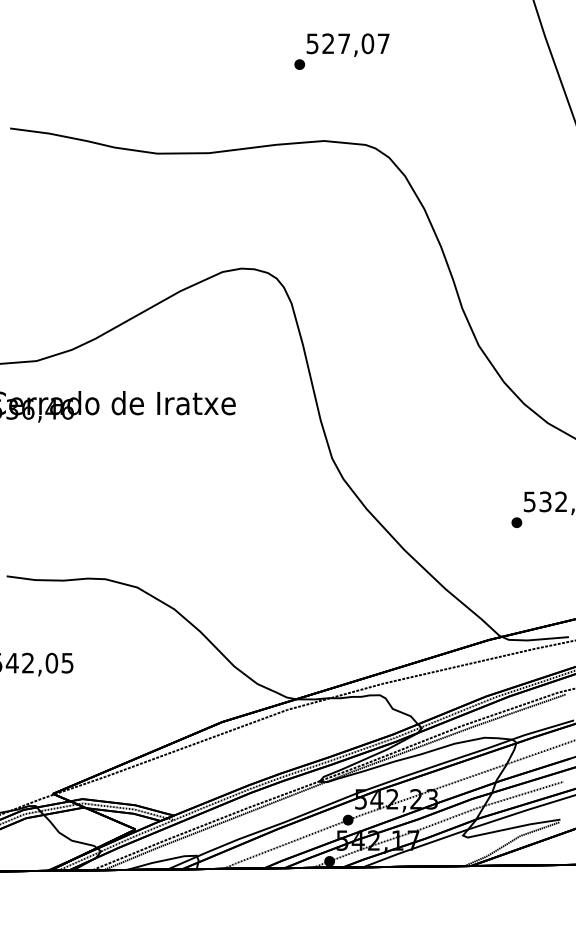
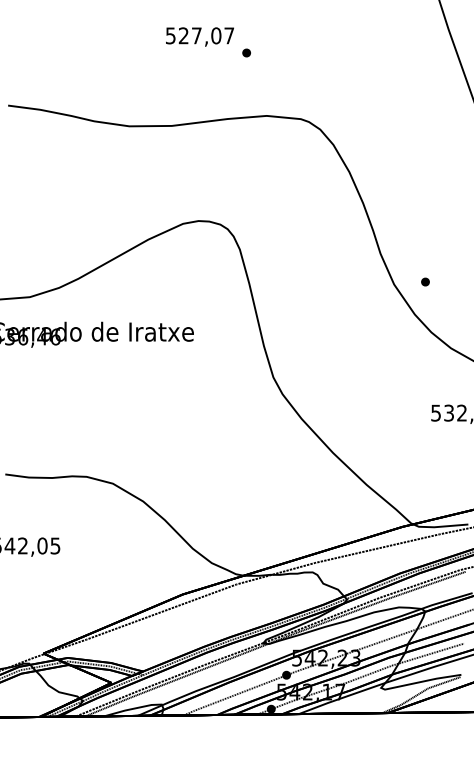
text: (347, 44) -> (199, 36), moved
part: (516, 522) -> (425, 281), moved

